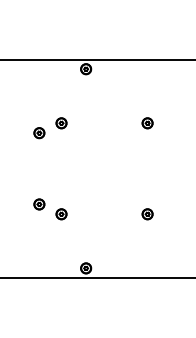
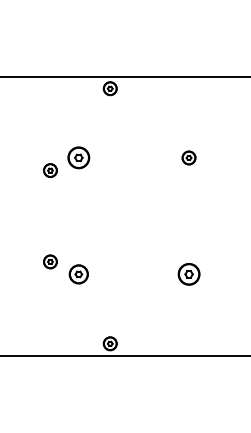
part: (61, 123) -> (78, 158), size x1.6
part: (61, 214) -> (78, 274), size x1.4
part: (147, 214) -> (188, 274), size x1.6

